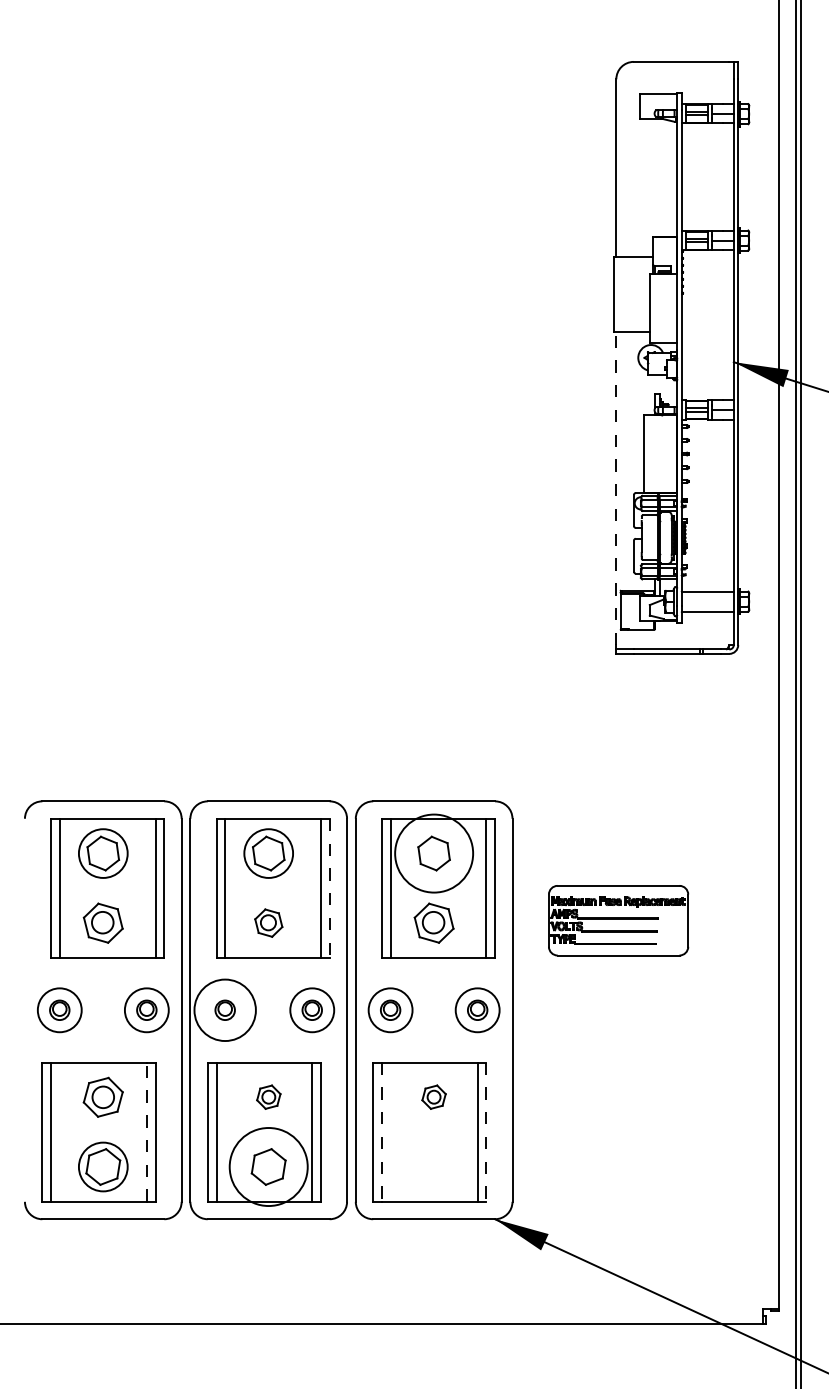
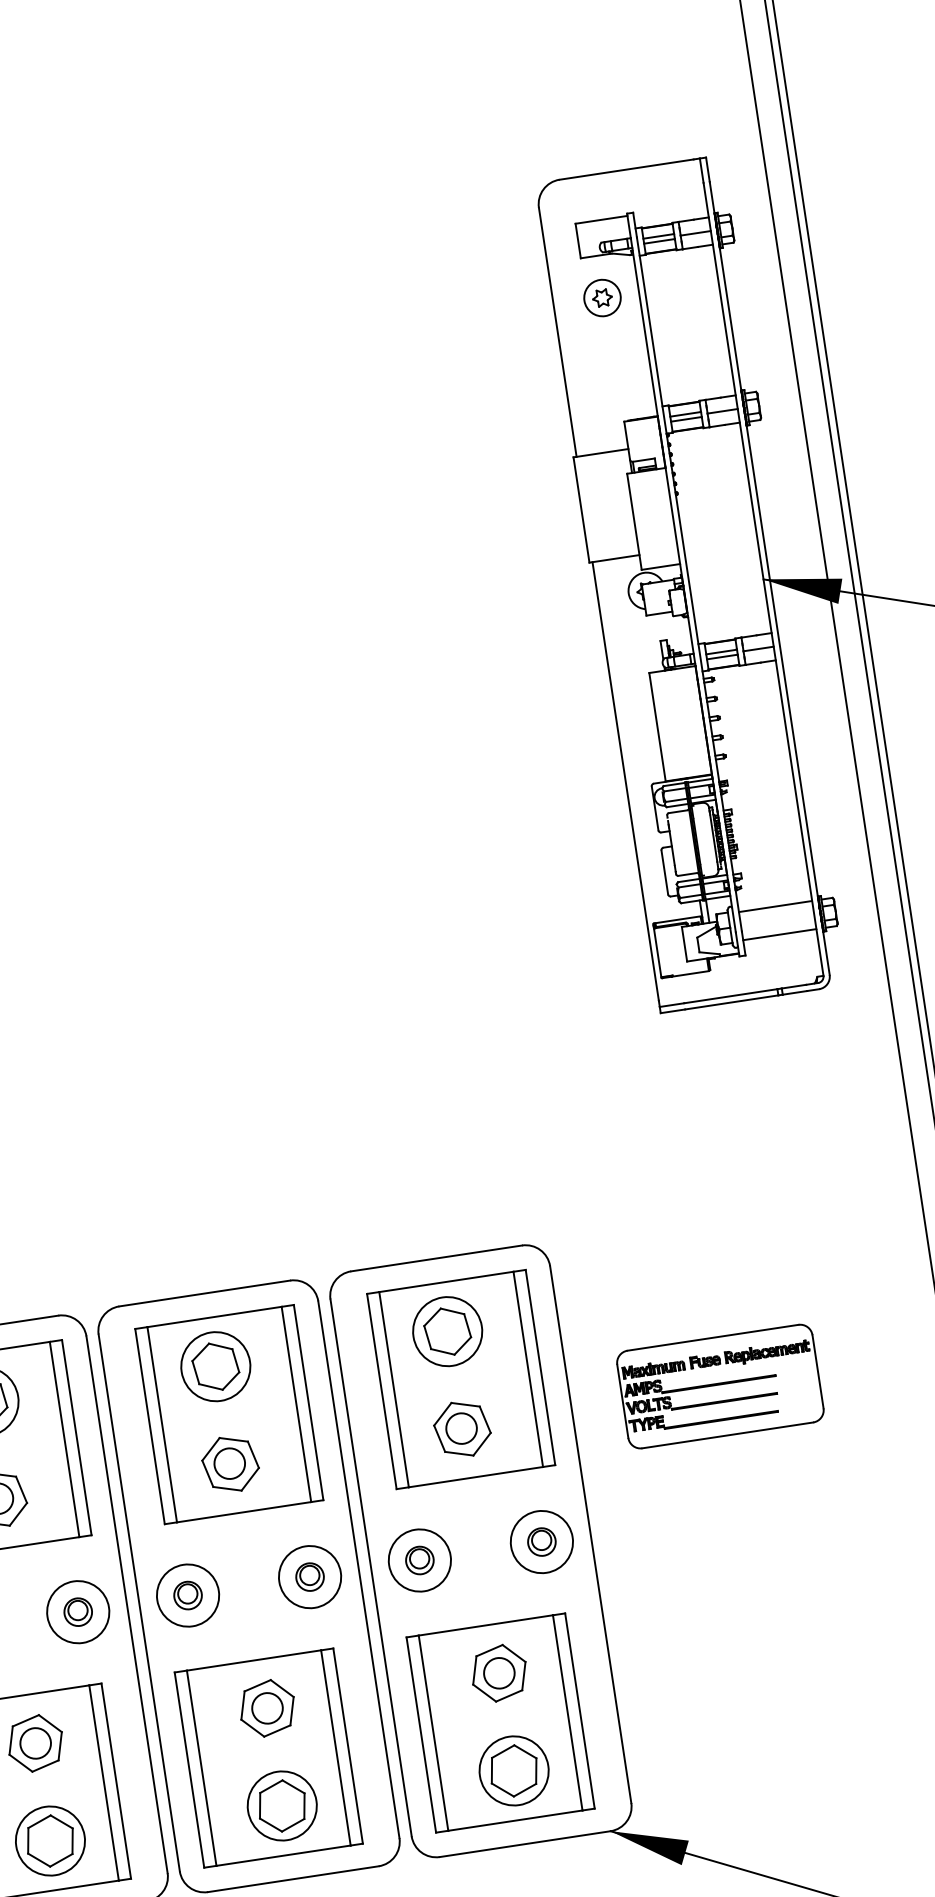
part: (650, 148) -> (601, 297), added
line: (616, 488) -> (625, 781), dashed -> solid
circle: (433, 853) -> (446, 1331), size x0.62
line: (329, 888) -> (308, 1402), dashed -> solid
part: (268, 922) -> (230, 1463), size x1.43
circle: (225, 1010) -> (188, 1595), size x0.71
part: (268, 1096) -> (267, 1707), size x1.67
part: (433, 1096) -> (498, 1672), size x1.67
line: (146, 1132) -> (103, 1783), dashed -> solid
line: (381, 1132) -> (433, 1733), dashed -> solid
line: (486, 1132) -> (580, 1711), dashed -> solid
circle: (268, 1166) -> (281, 1805), size x0.62
part: (433, 1166) -> (513, 1770), added

